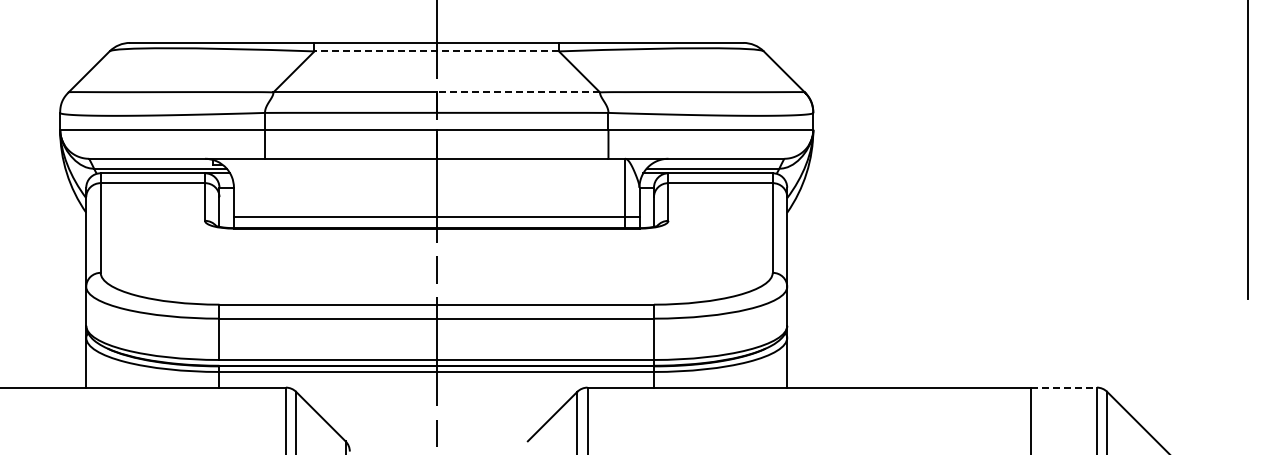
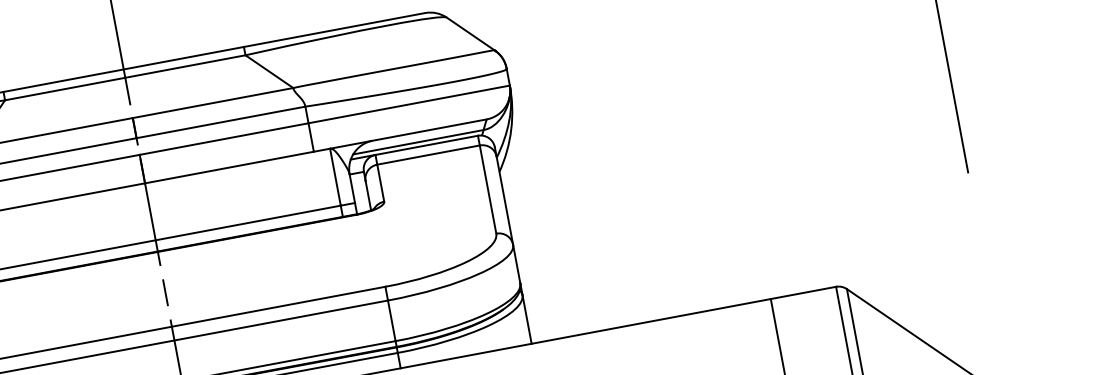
line: (436, 51) -> (125, 77), dashed -> solid
line: (518, 92) -> (213, 103), dashed -> solid
line: (1064, 387) -> (804, 292), dashed -> solid

